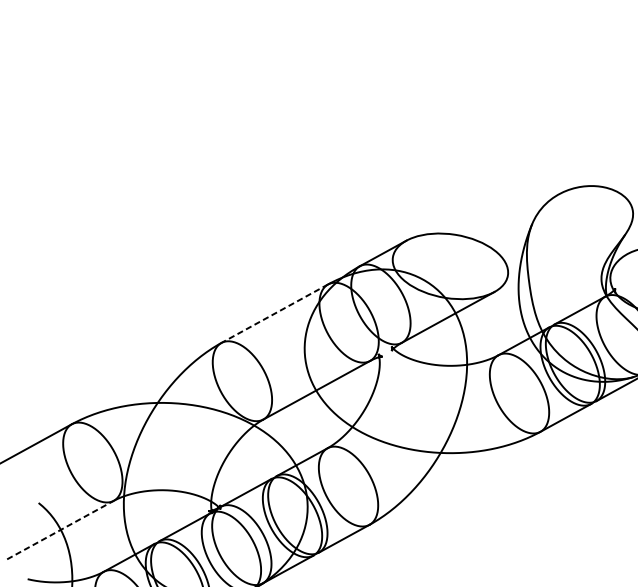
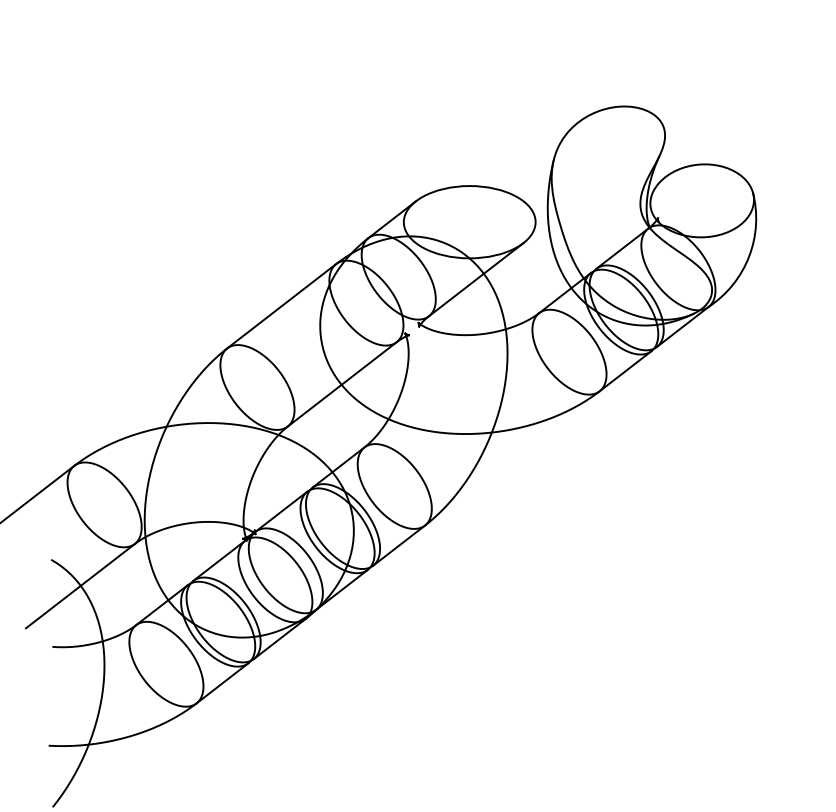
line: (274, 313) -> (281, 306), dashed -> solid
line: (60, 530) -> (80, 586), dashed -> solid

